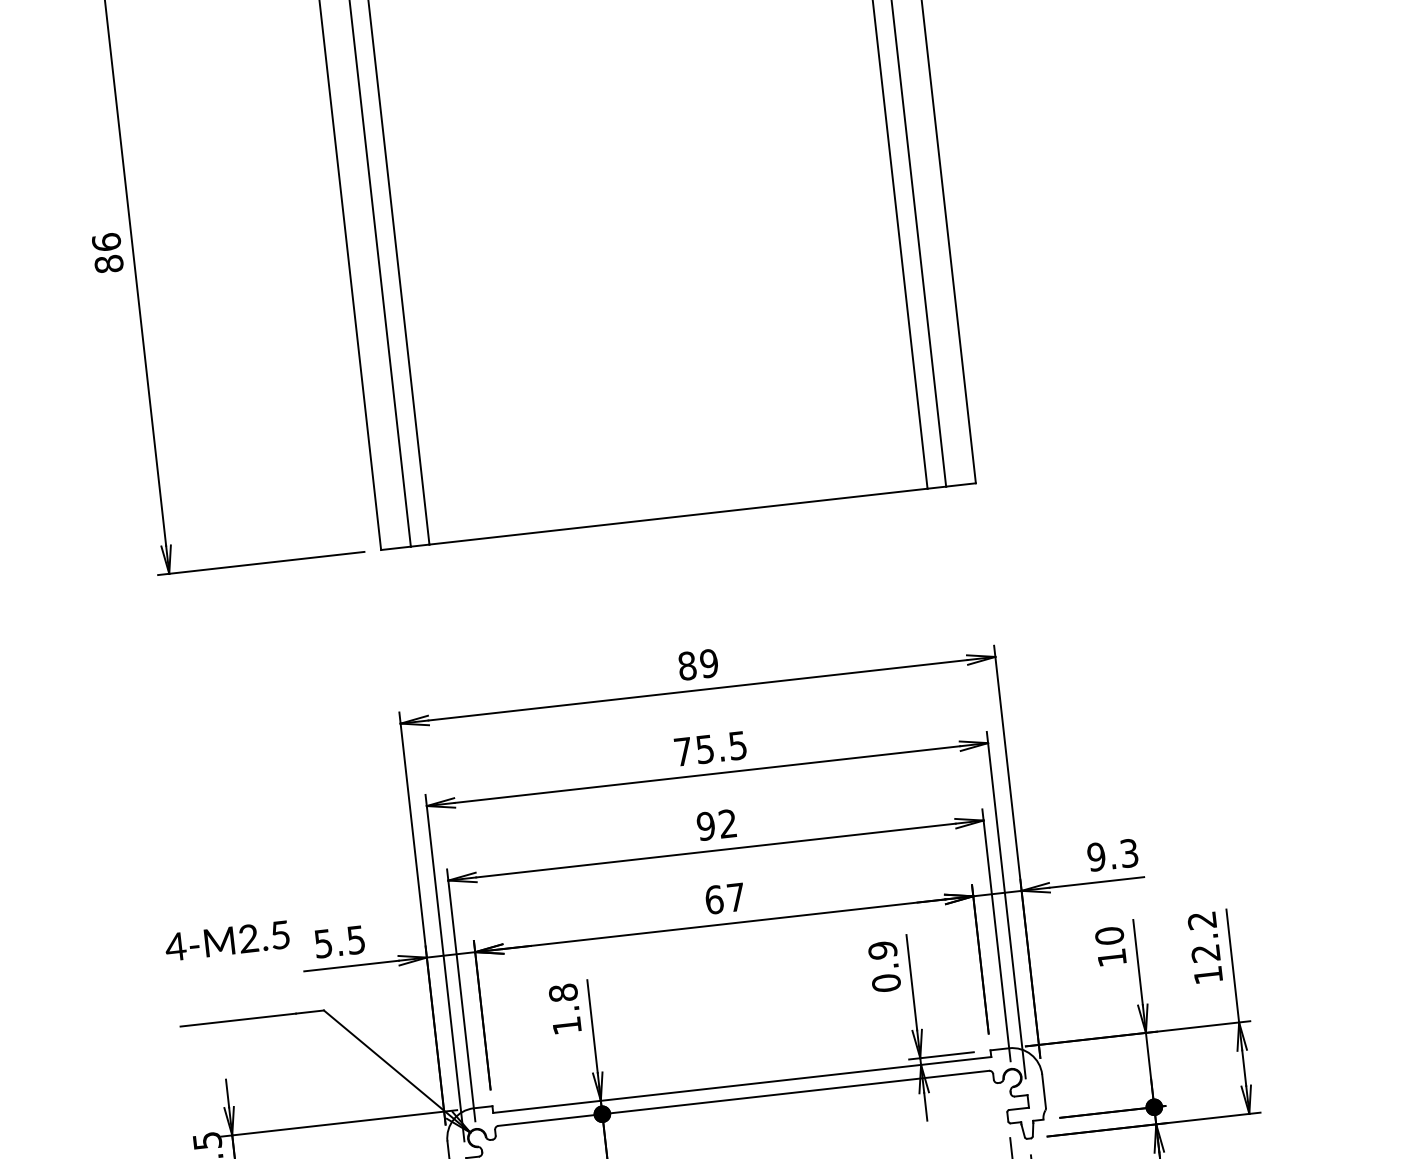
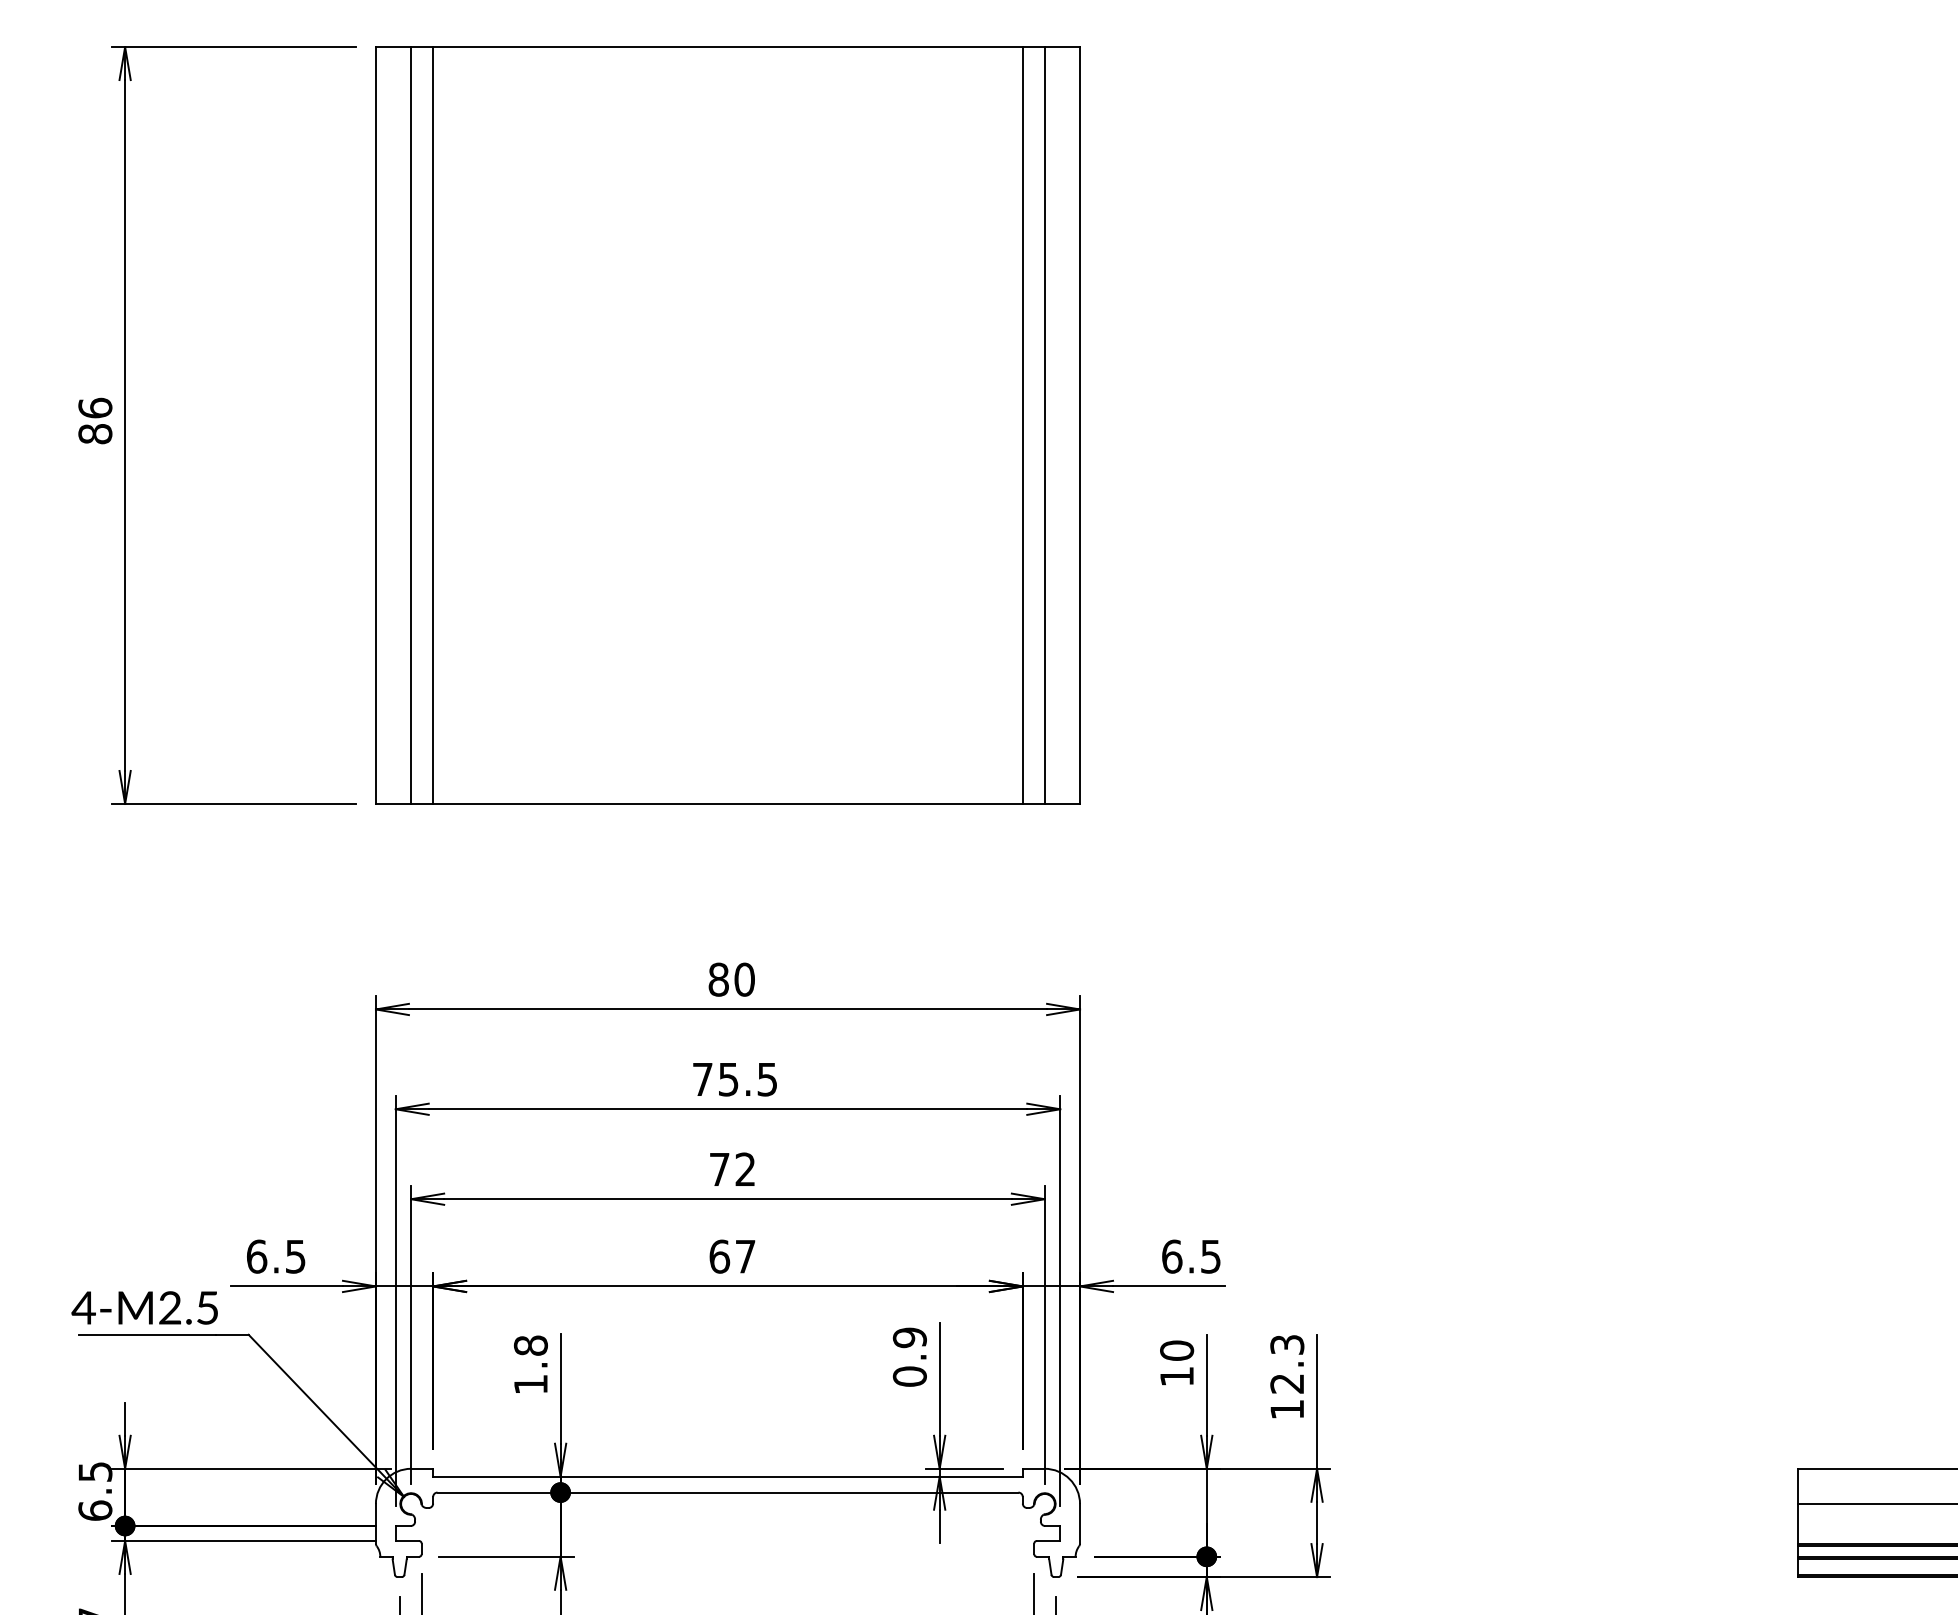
text: (709, 663) -> (744, 979), 89 -> 80
text: (705, 826) -> (719, 1169), 92 -> 72
text: (1112, 855) -> (1190, 1256), 9.3 -> 6.5
text: (1202, 920) -> (1287, 1344), 12.2 -> 12.3
text: (227, 940) -> (144, 1307), moved
text: (323, 943) -> (257, 1256), 5.5 -> 6.5

